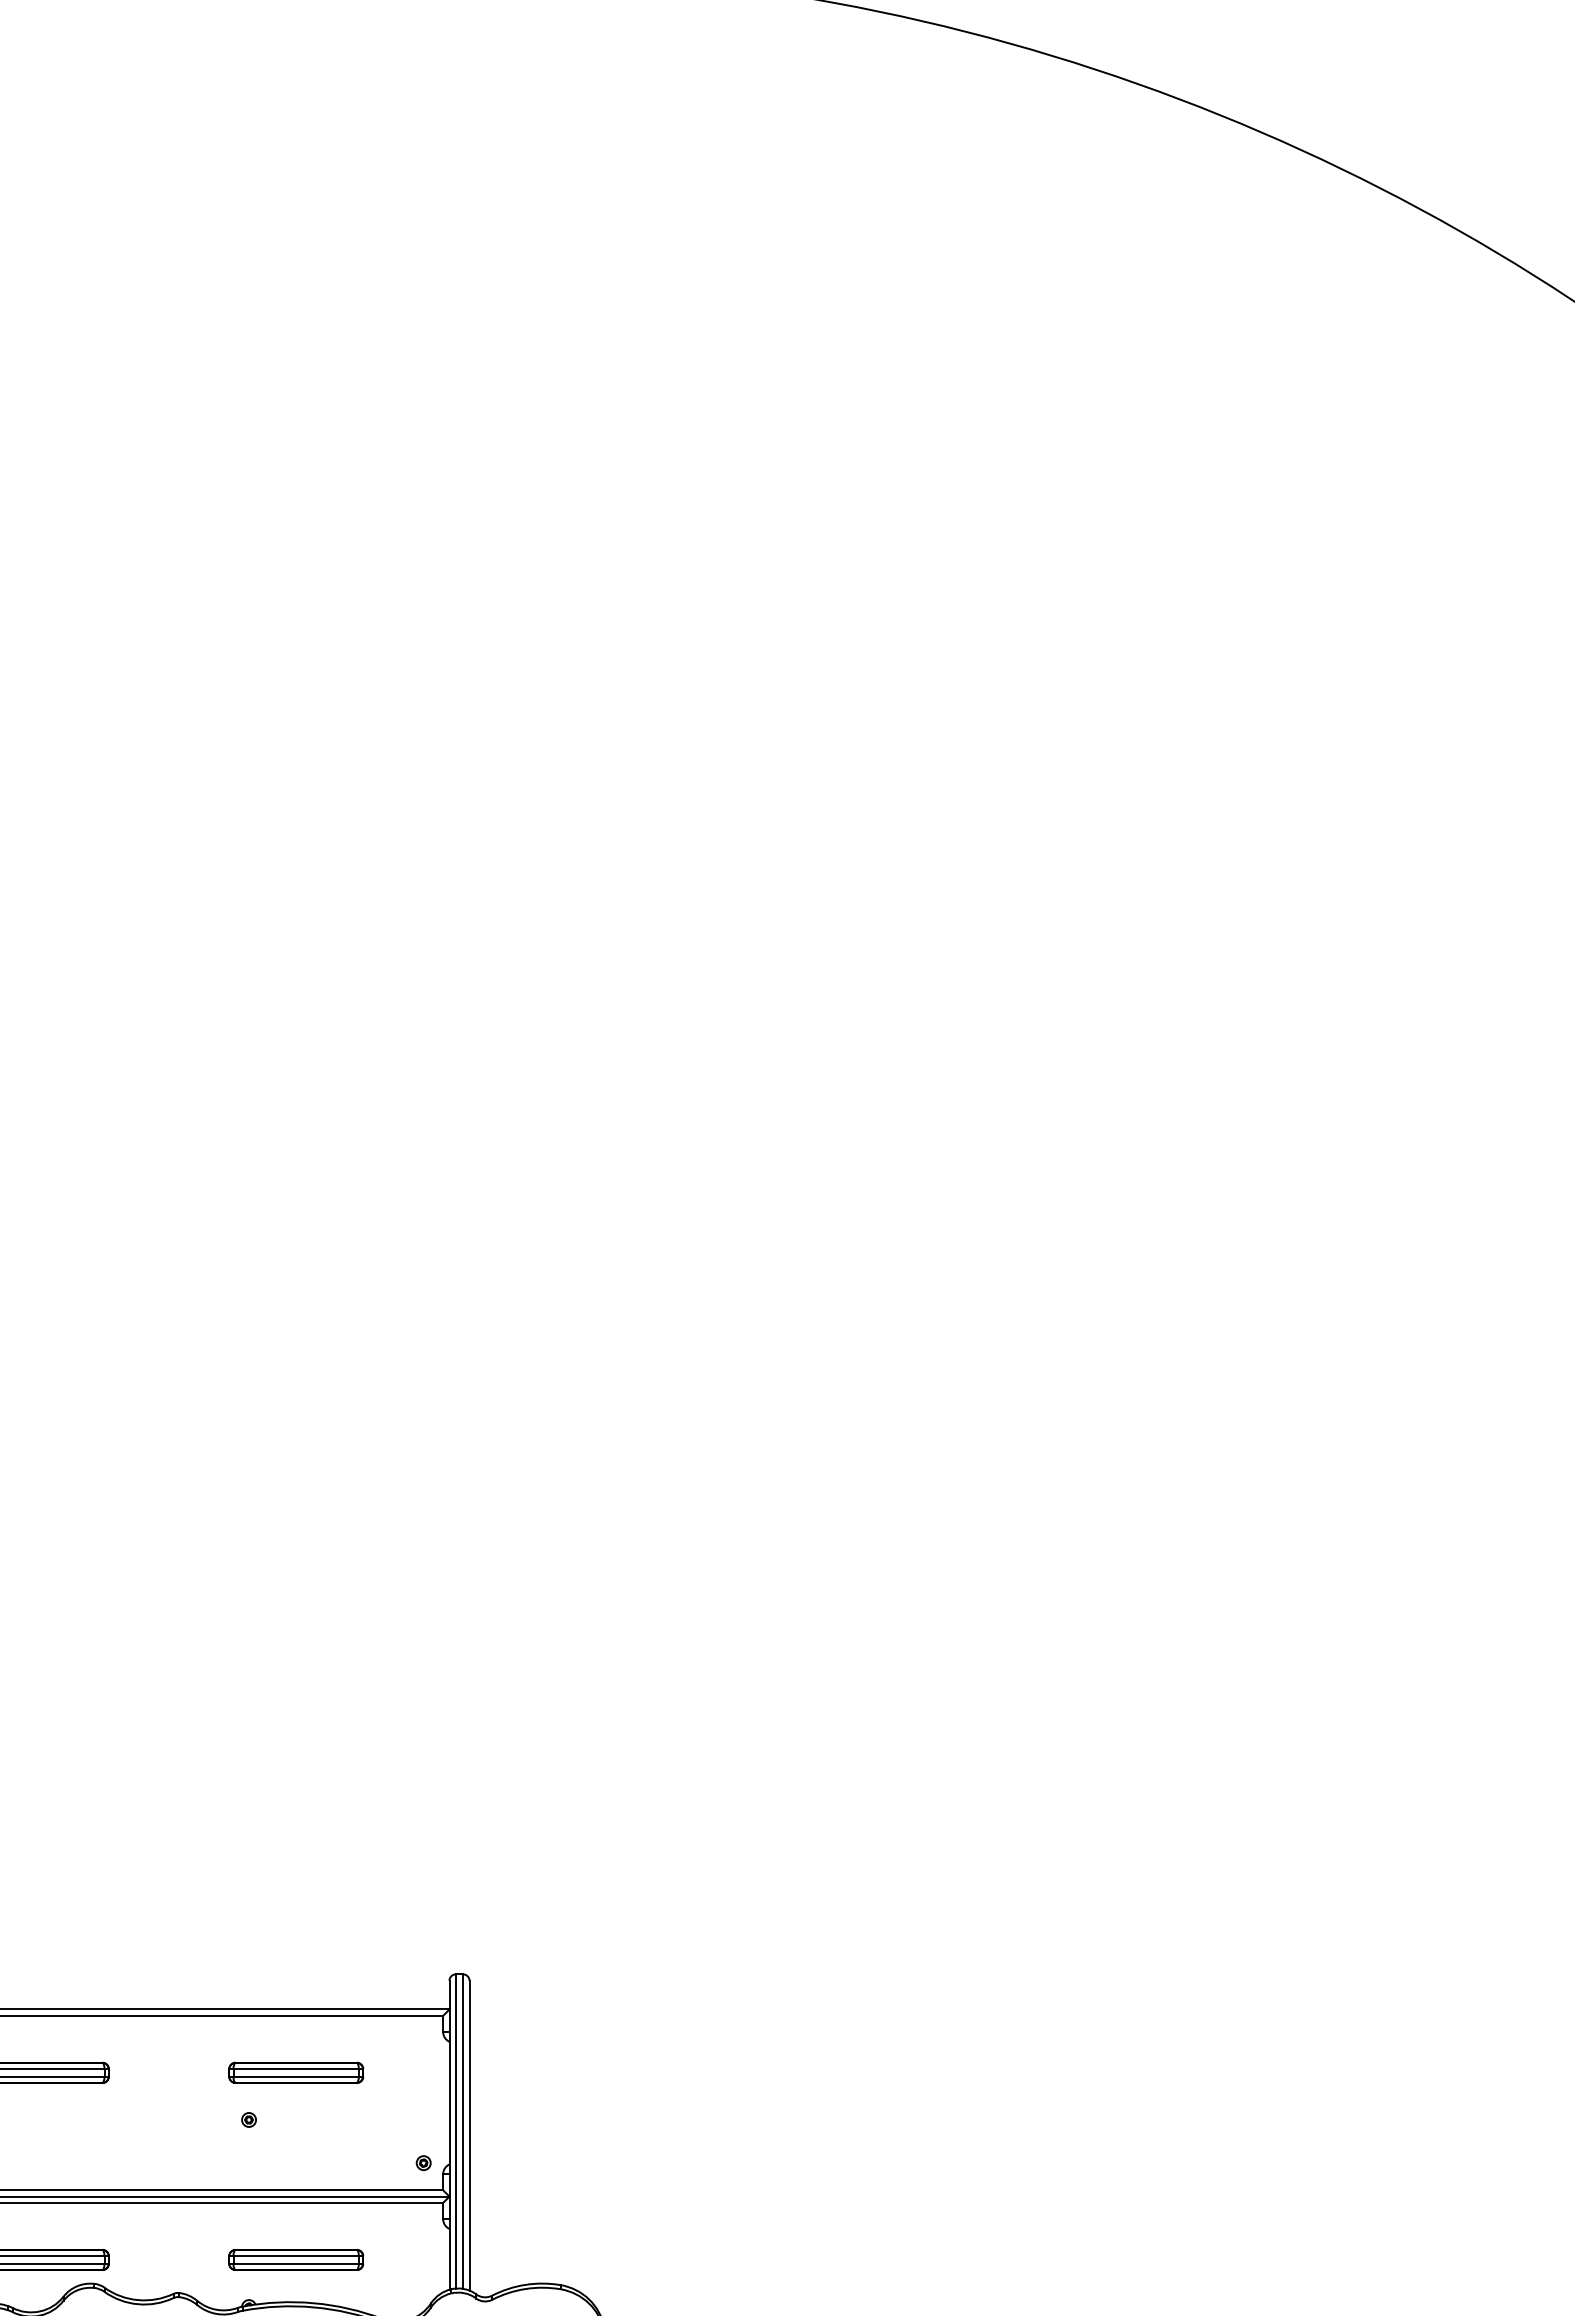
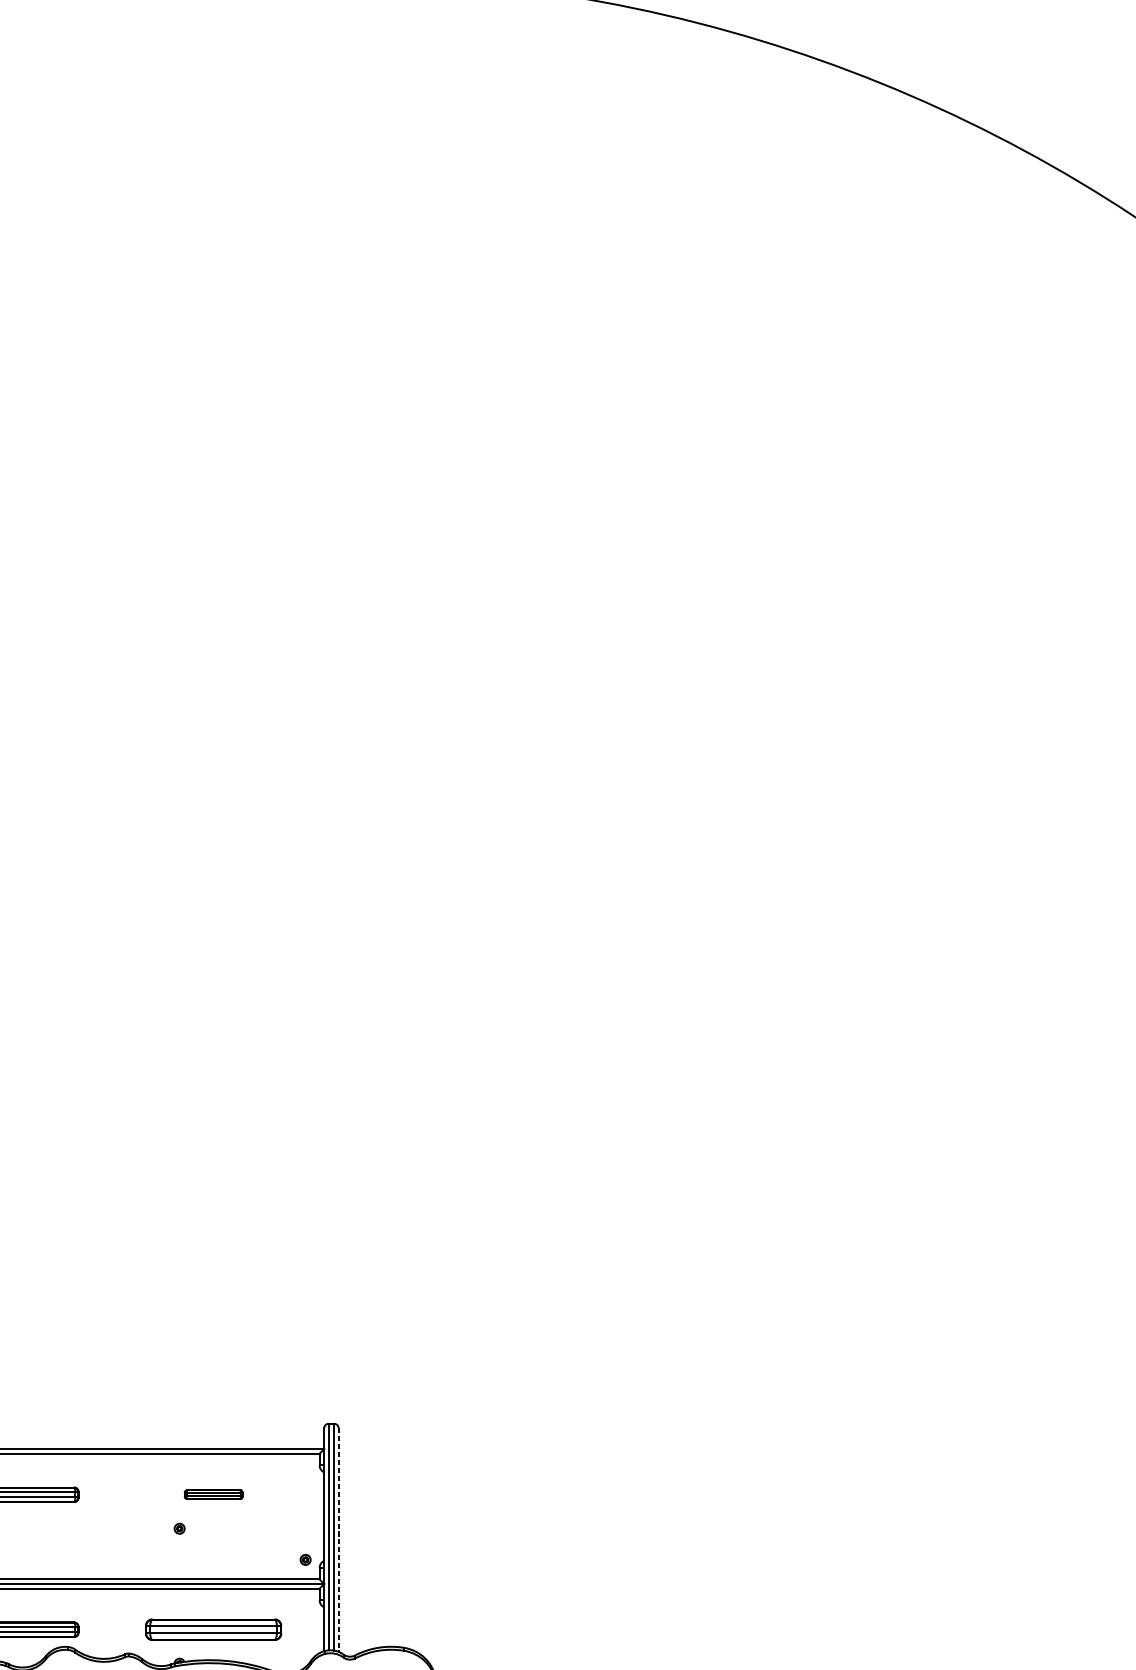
part: (296, 2072) -> (213, 1494), size x0.6
line: (469, 2135) -> (338, 1539), solid -> dashed
part: (296, 2259) -> (213, 1629), size x1.4

